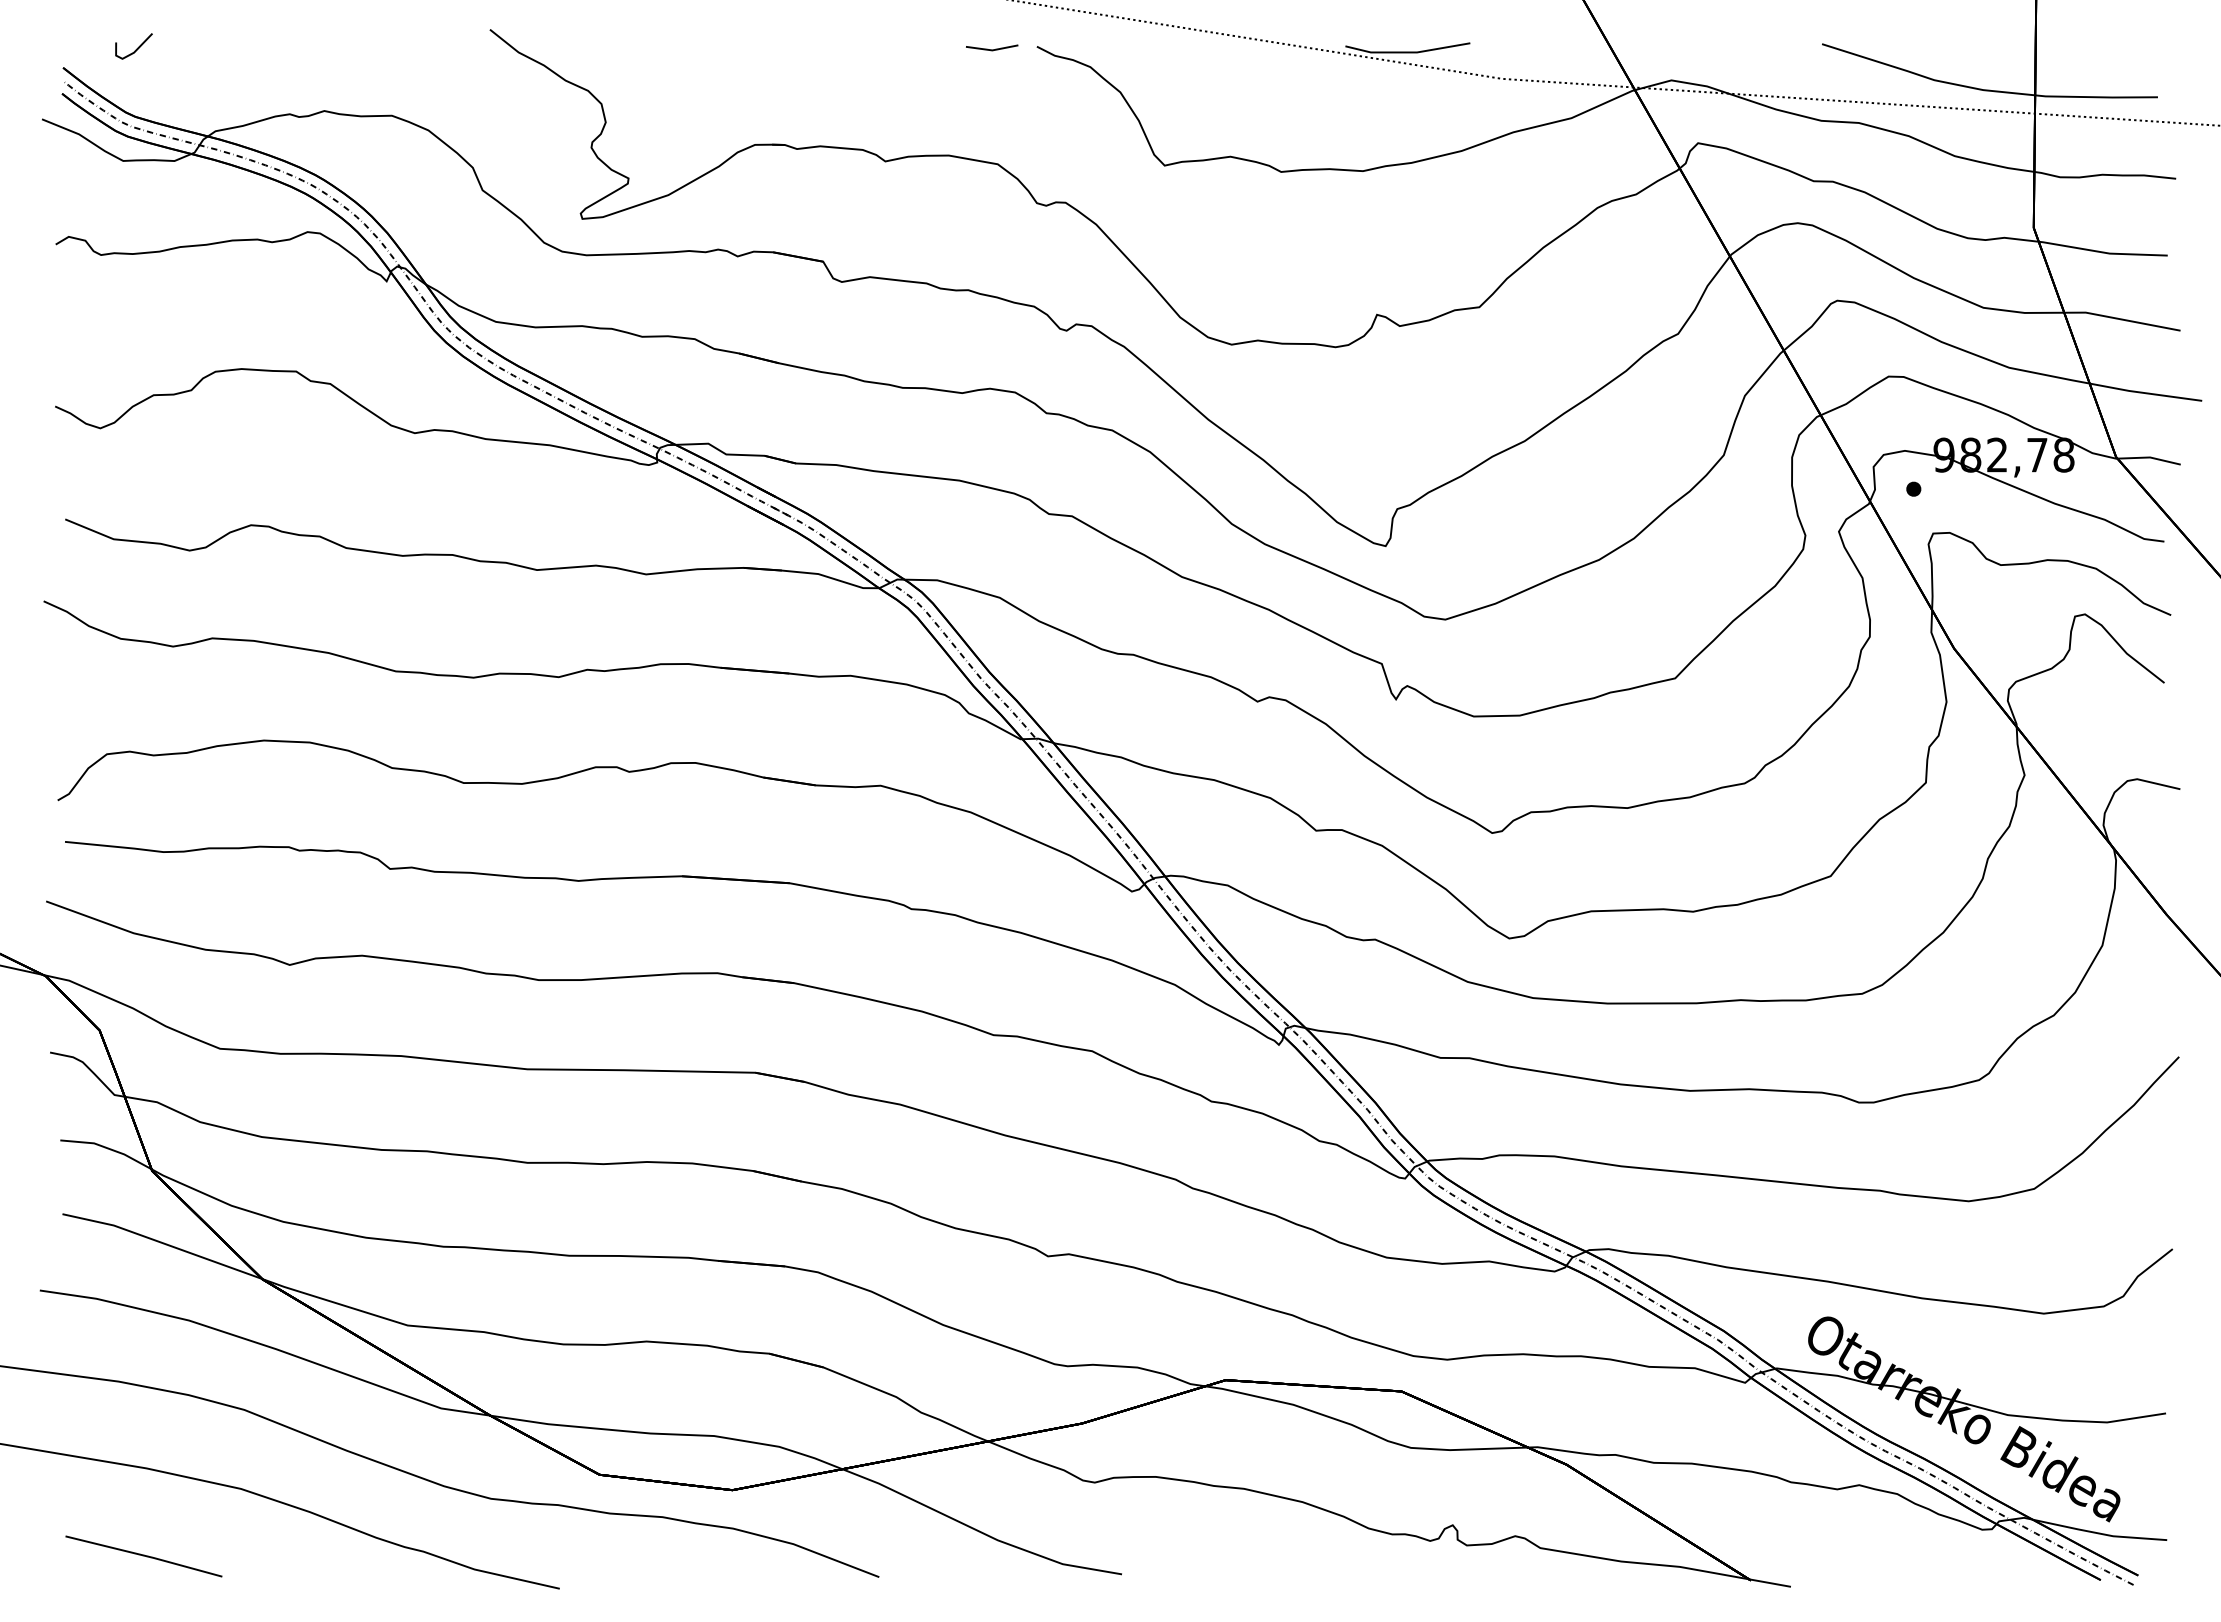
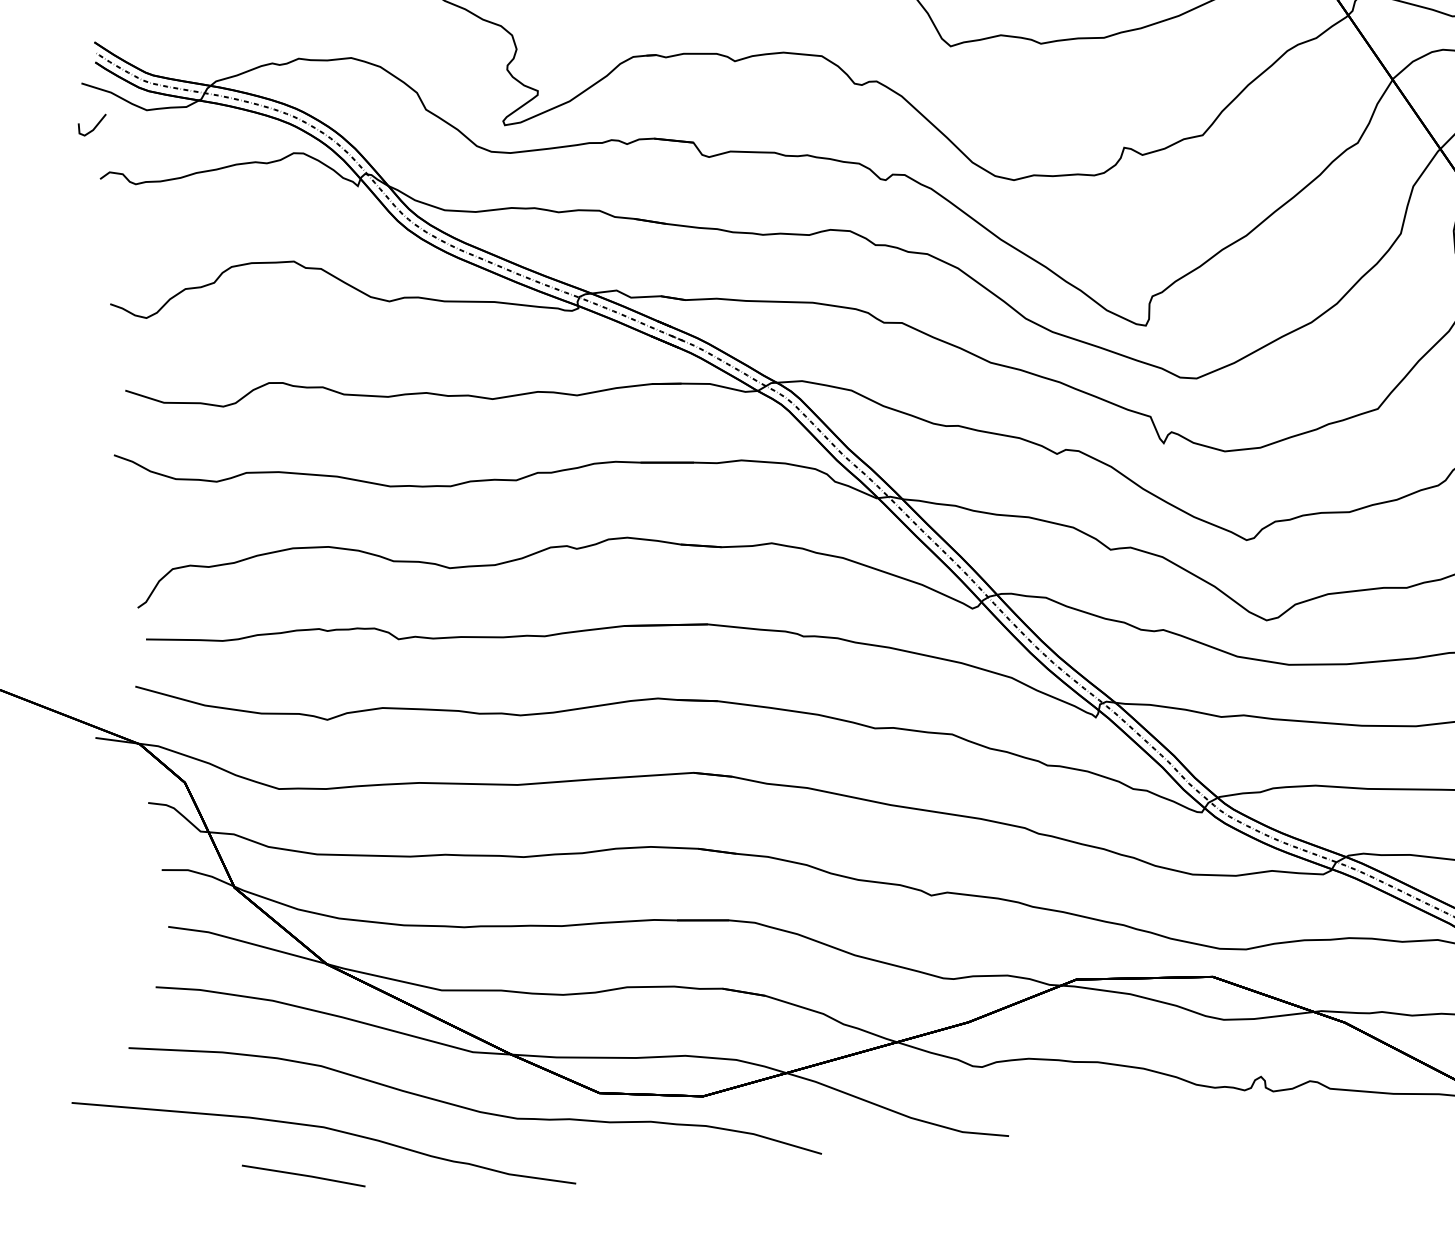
line: (136, 48) -> (94, 126), moved
line: (143, 1556) -> (303, 1176), moved

